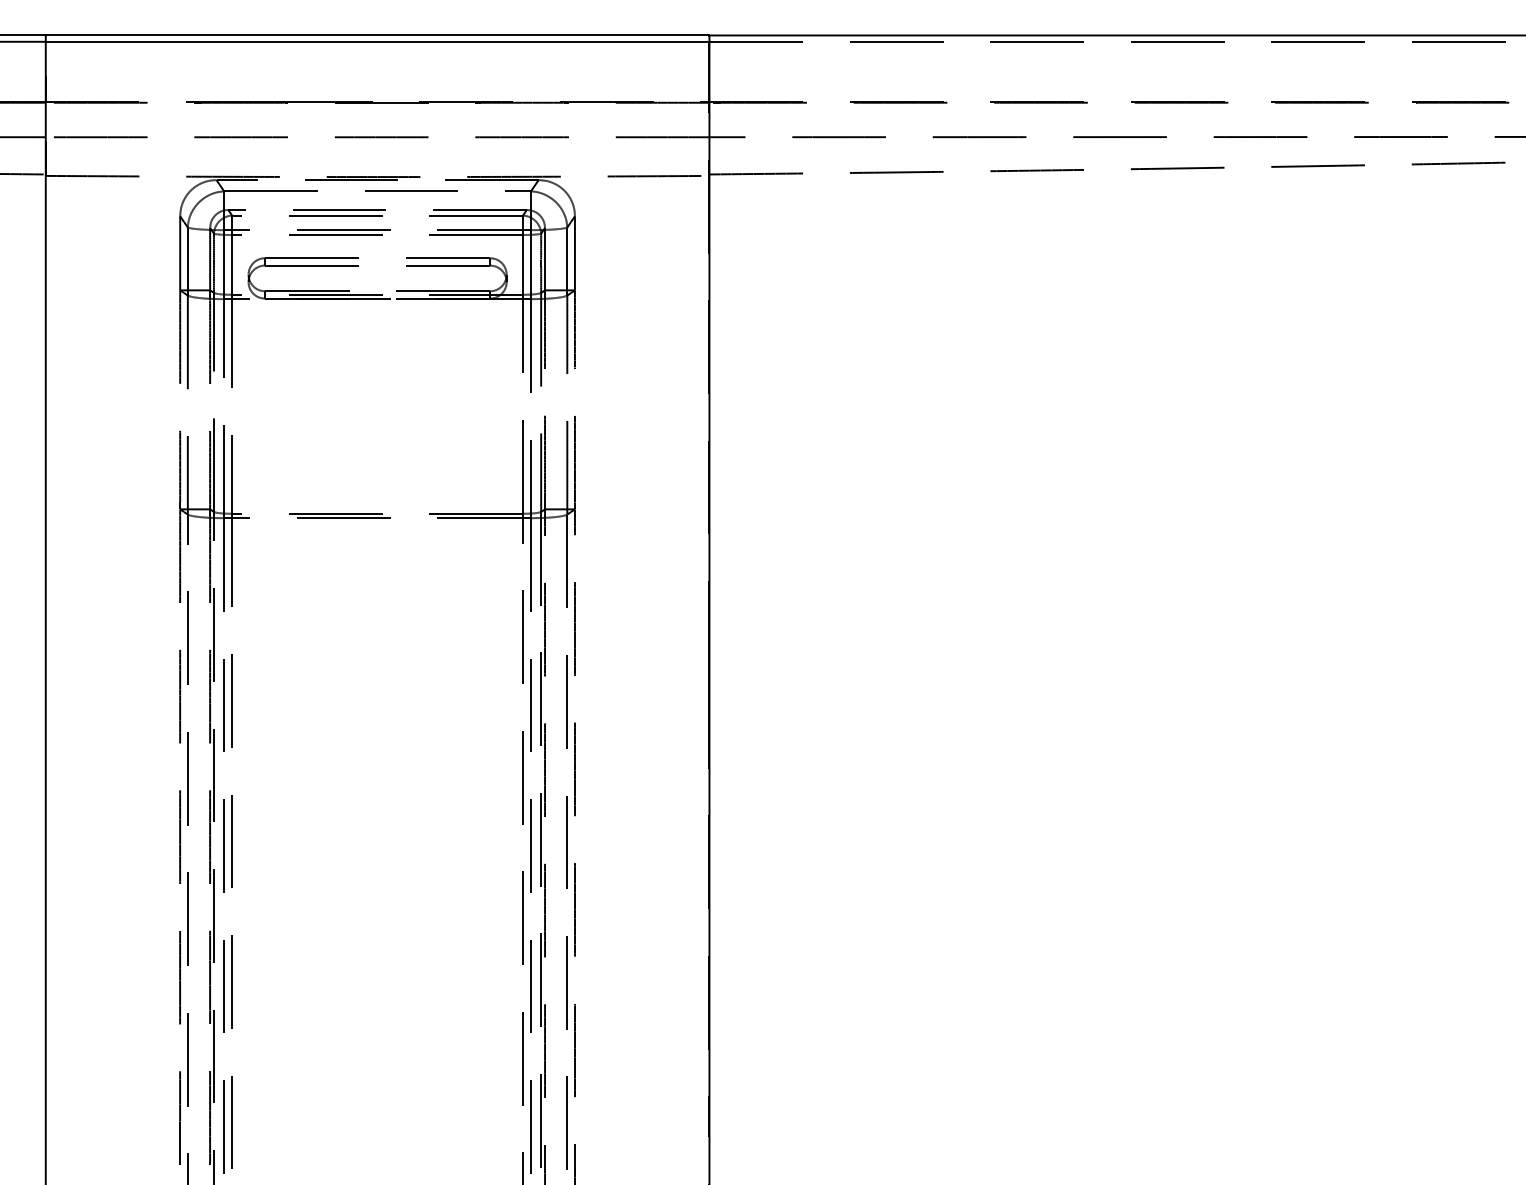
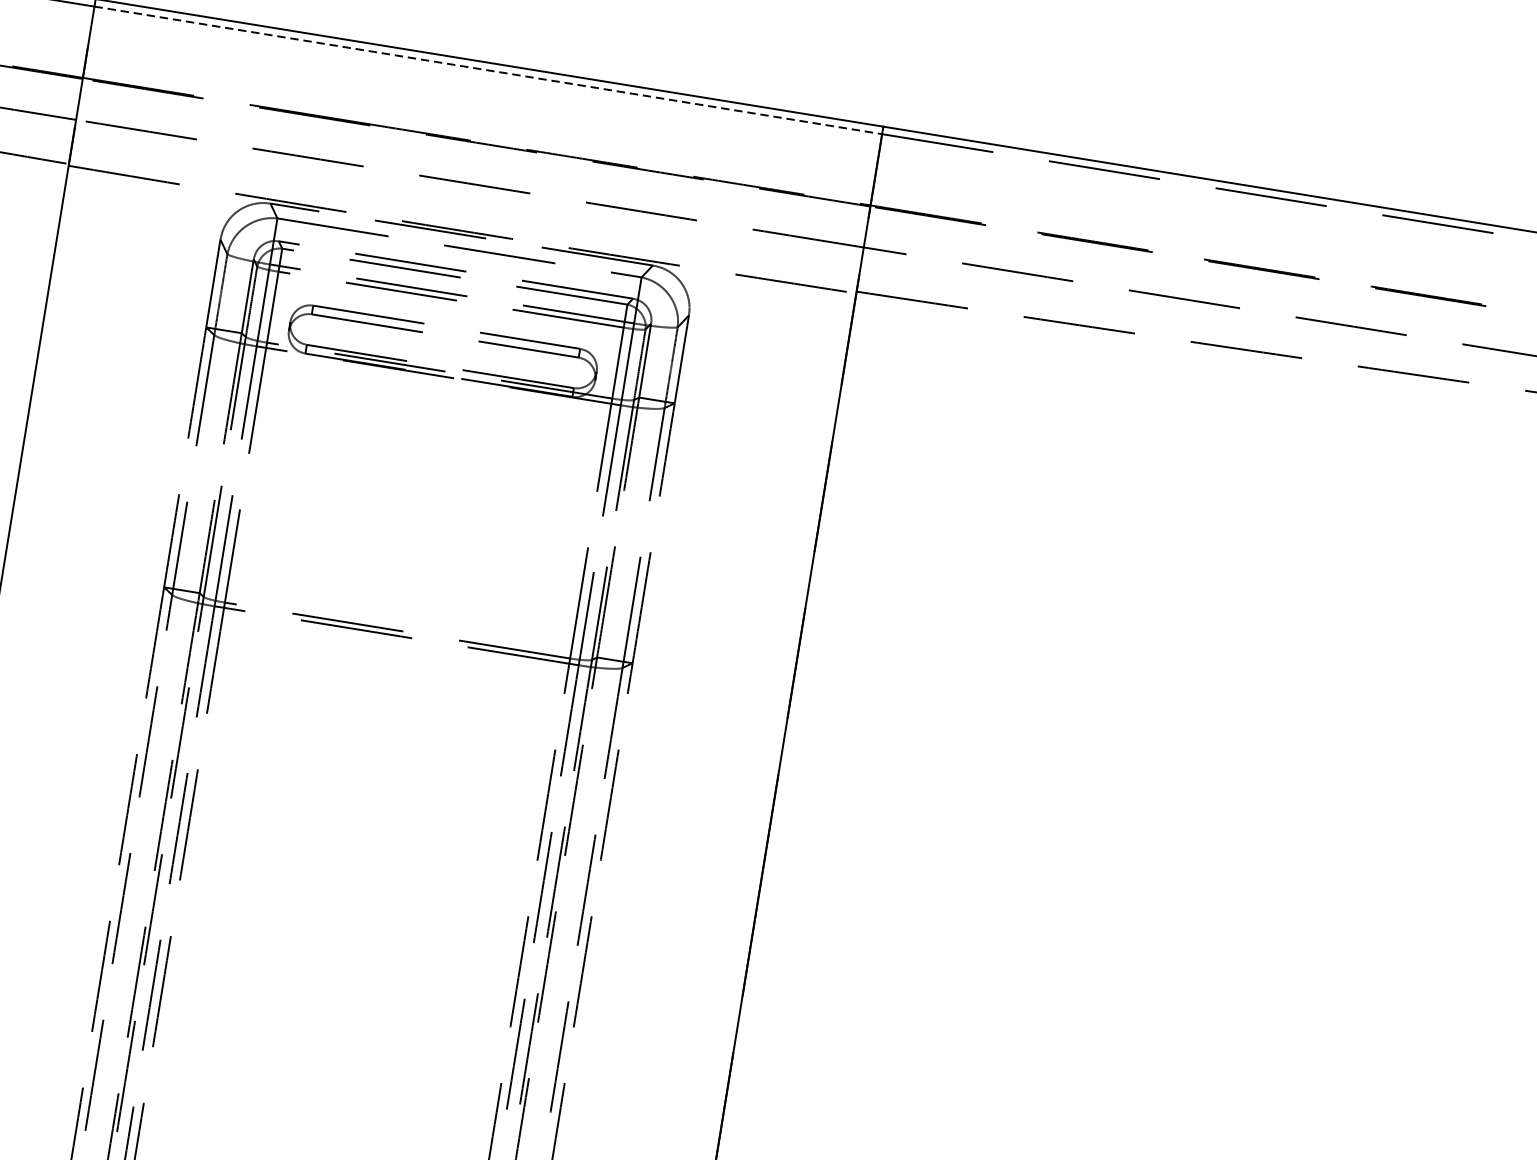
line: (377, 41) -> (488, 70), solid -> dashed

